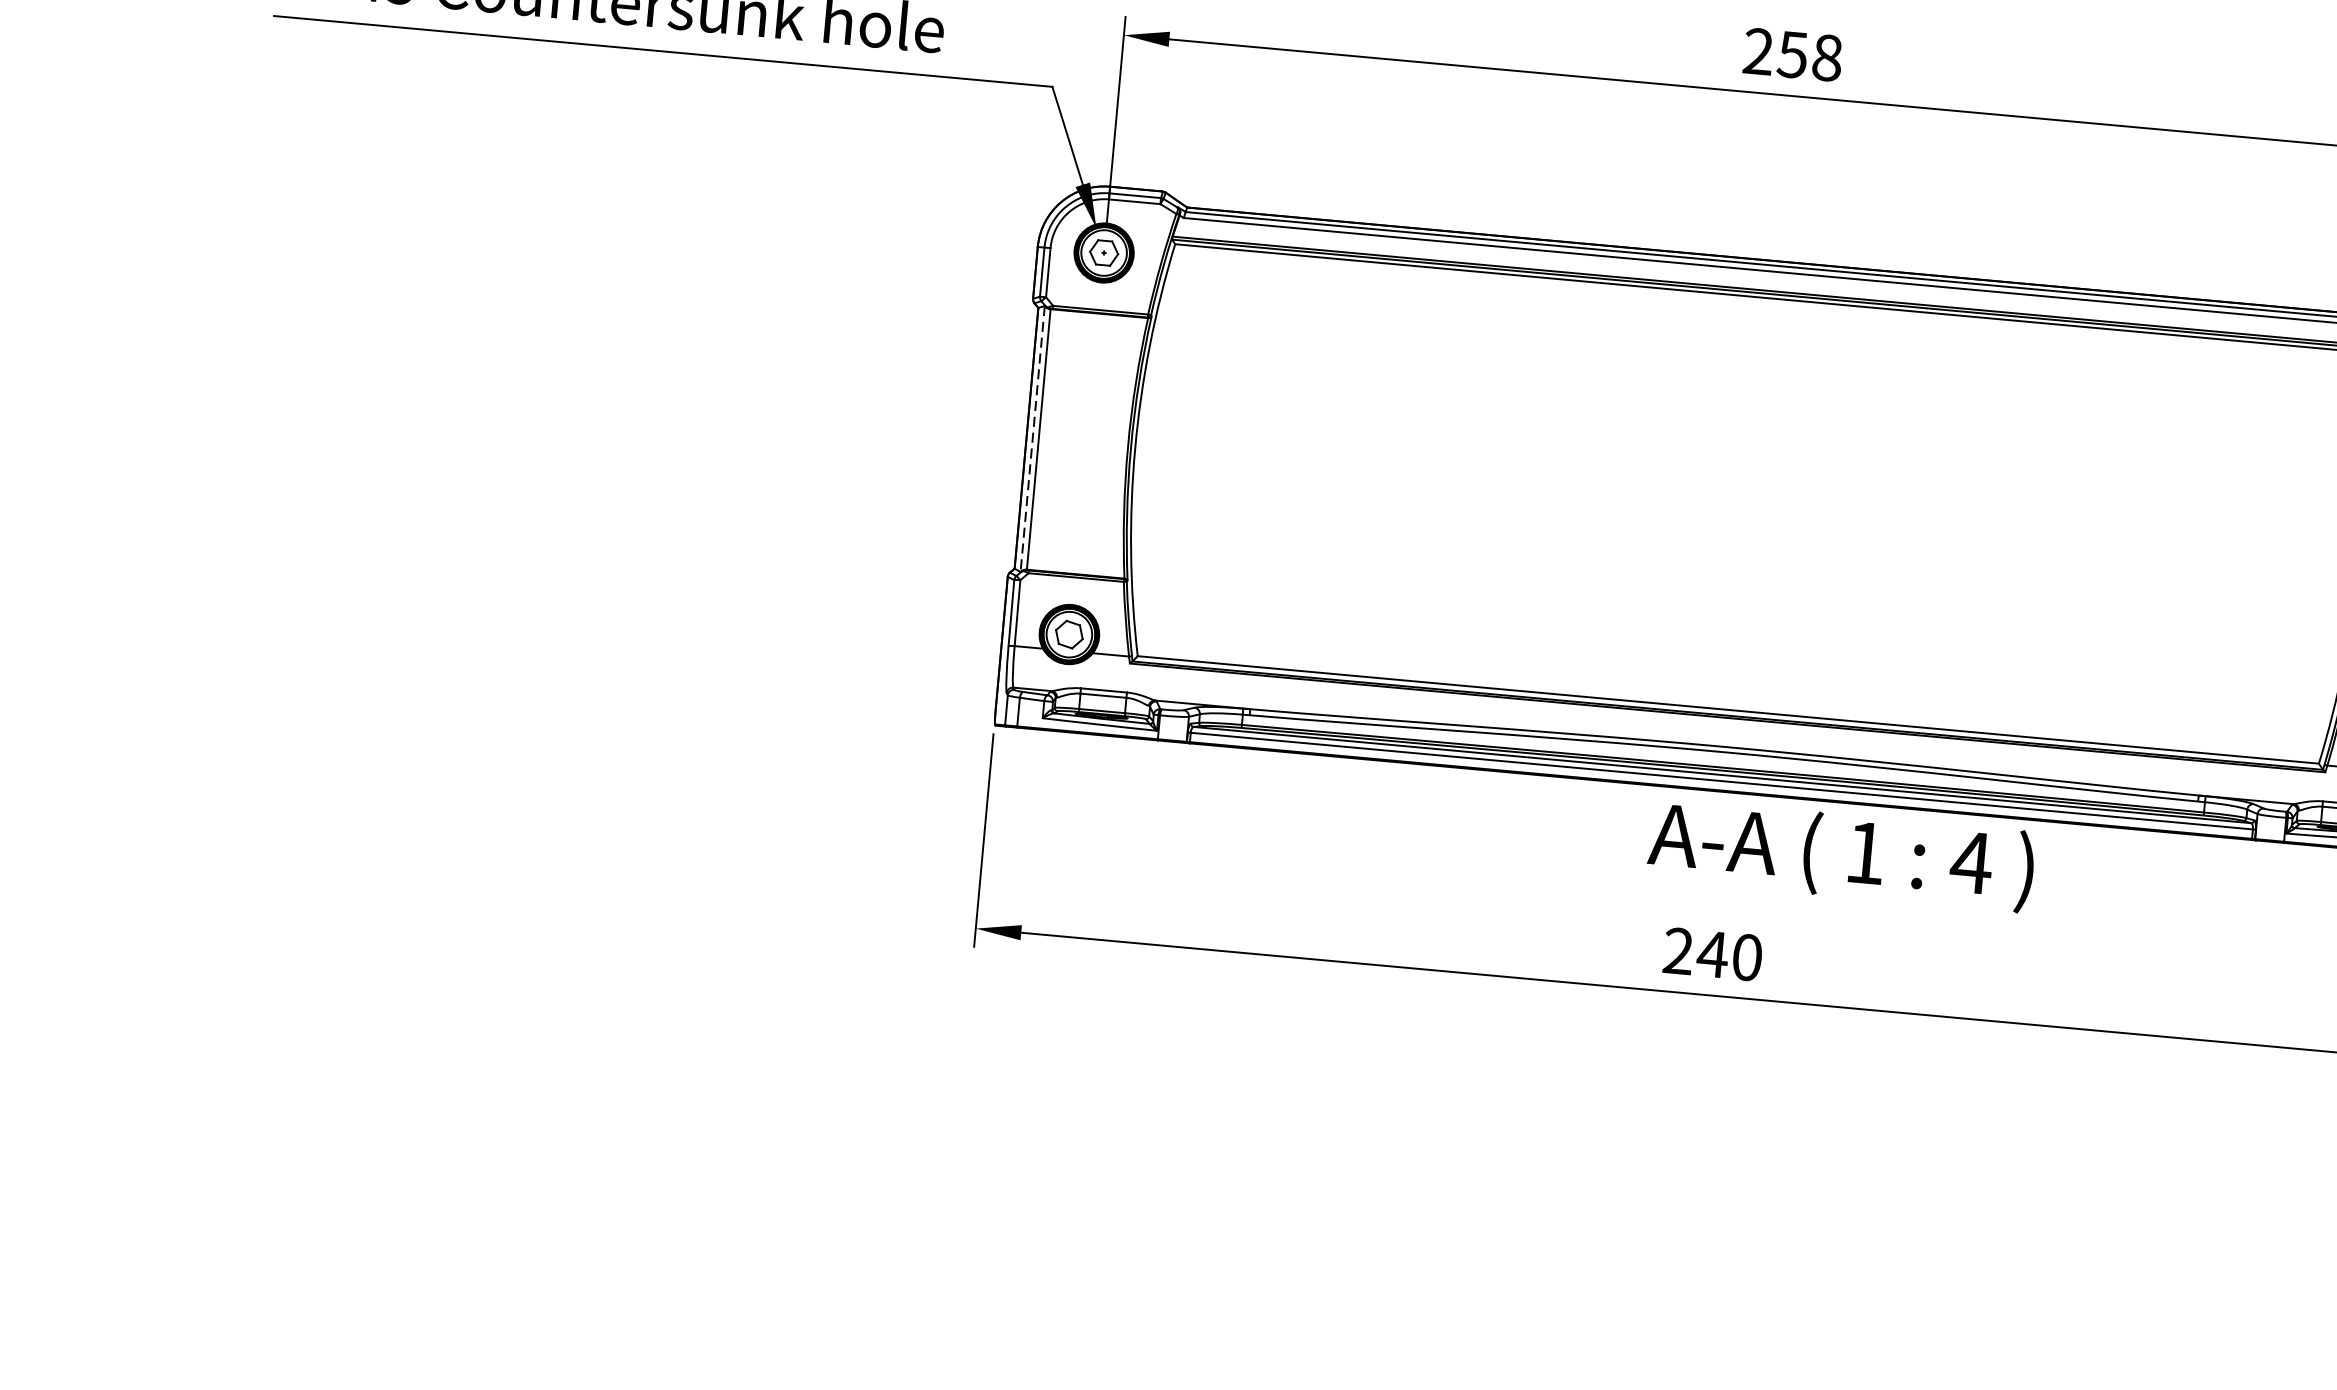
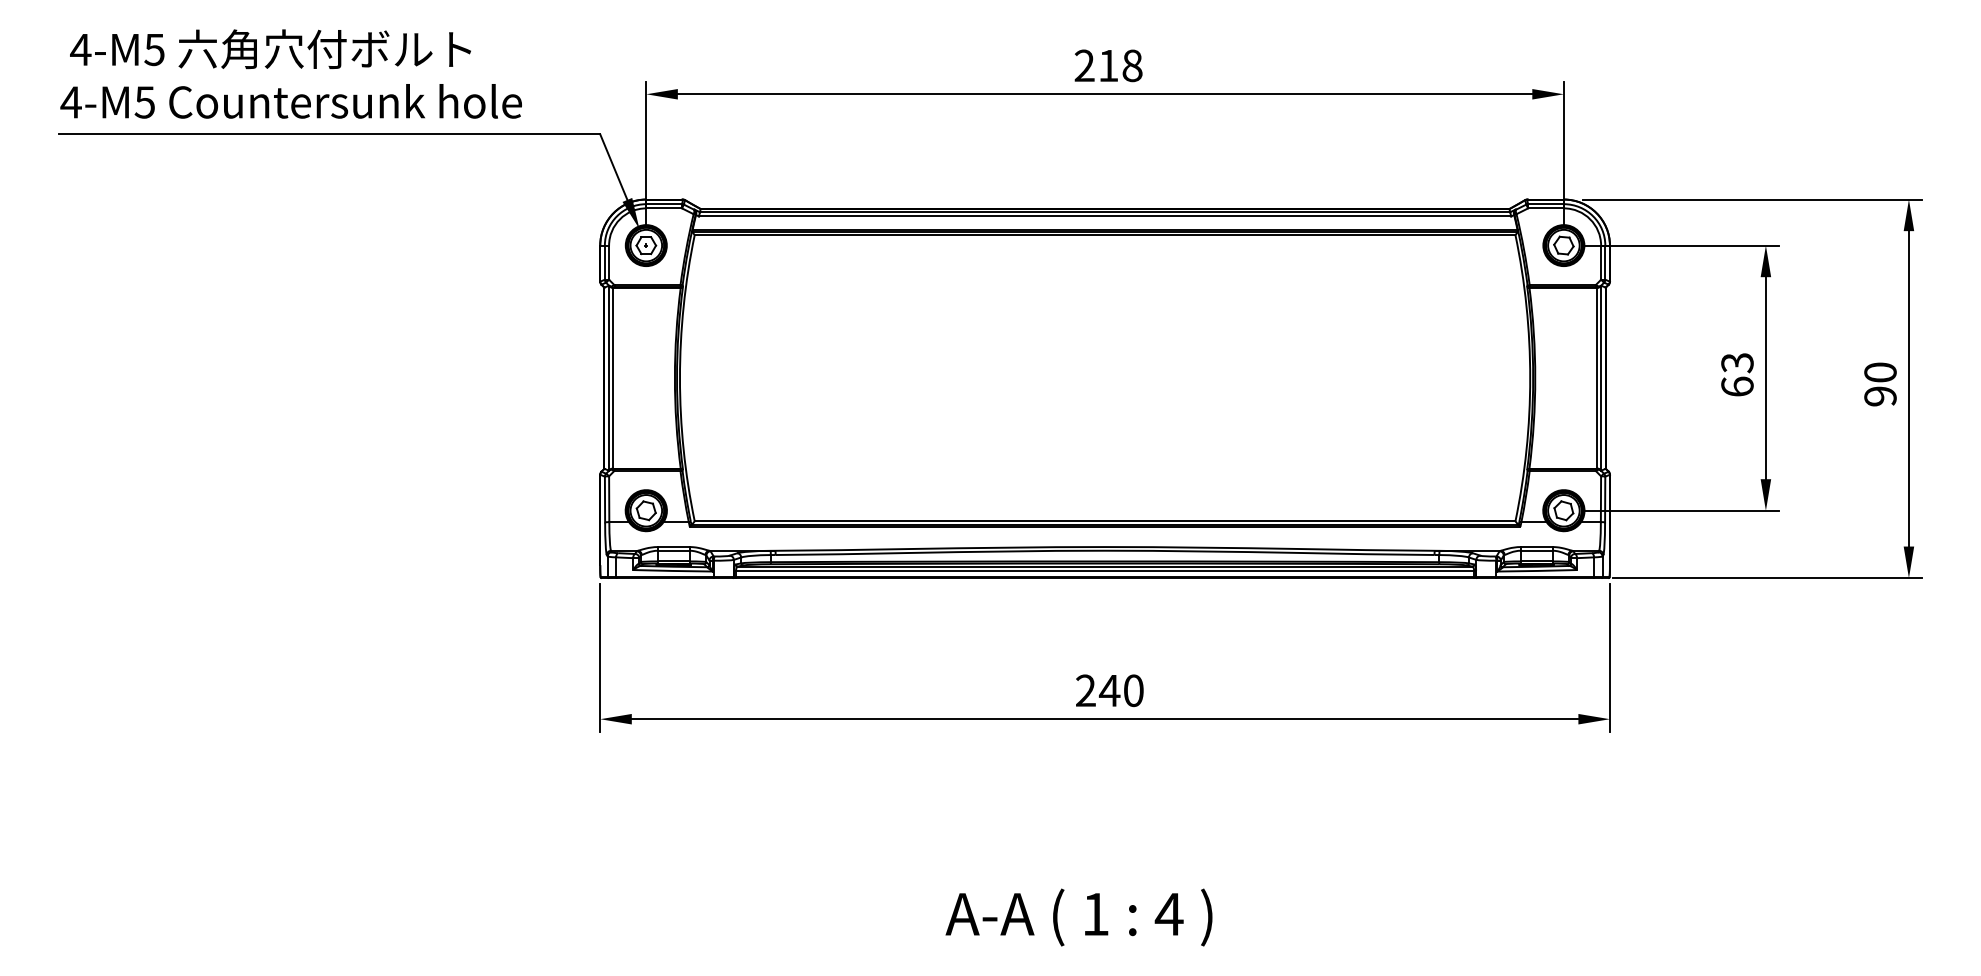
text: (1792, 55) -> (1108, 66), 258 -> 218
line: (1032, 439) -> (608, 378), dashed -> solid
text: (1840, 855) -> (1078, 917), moved

